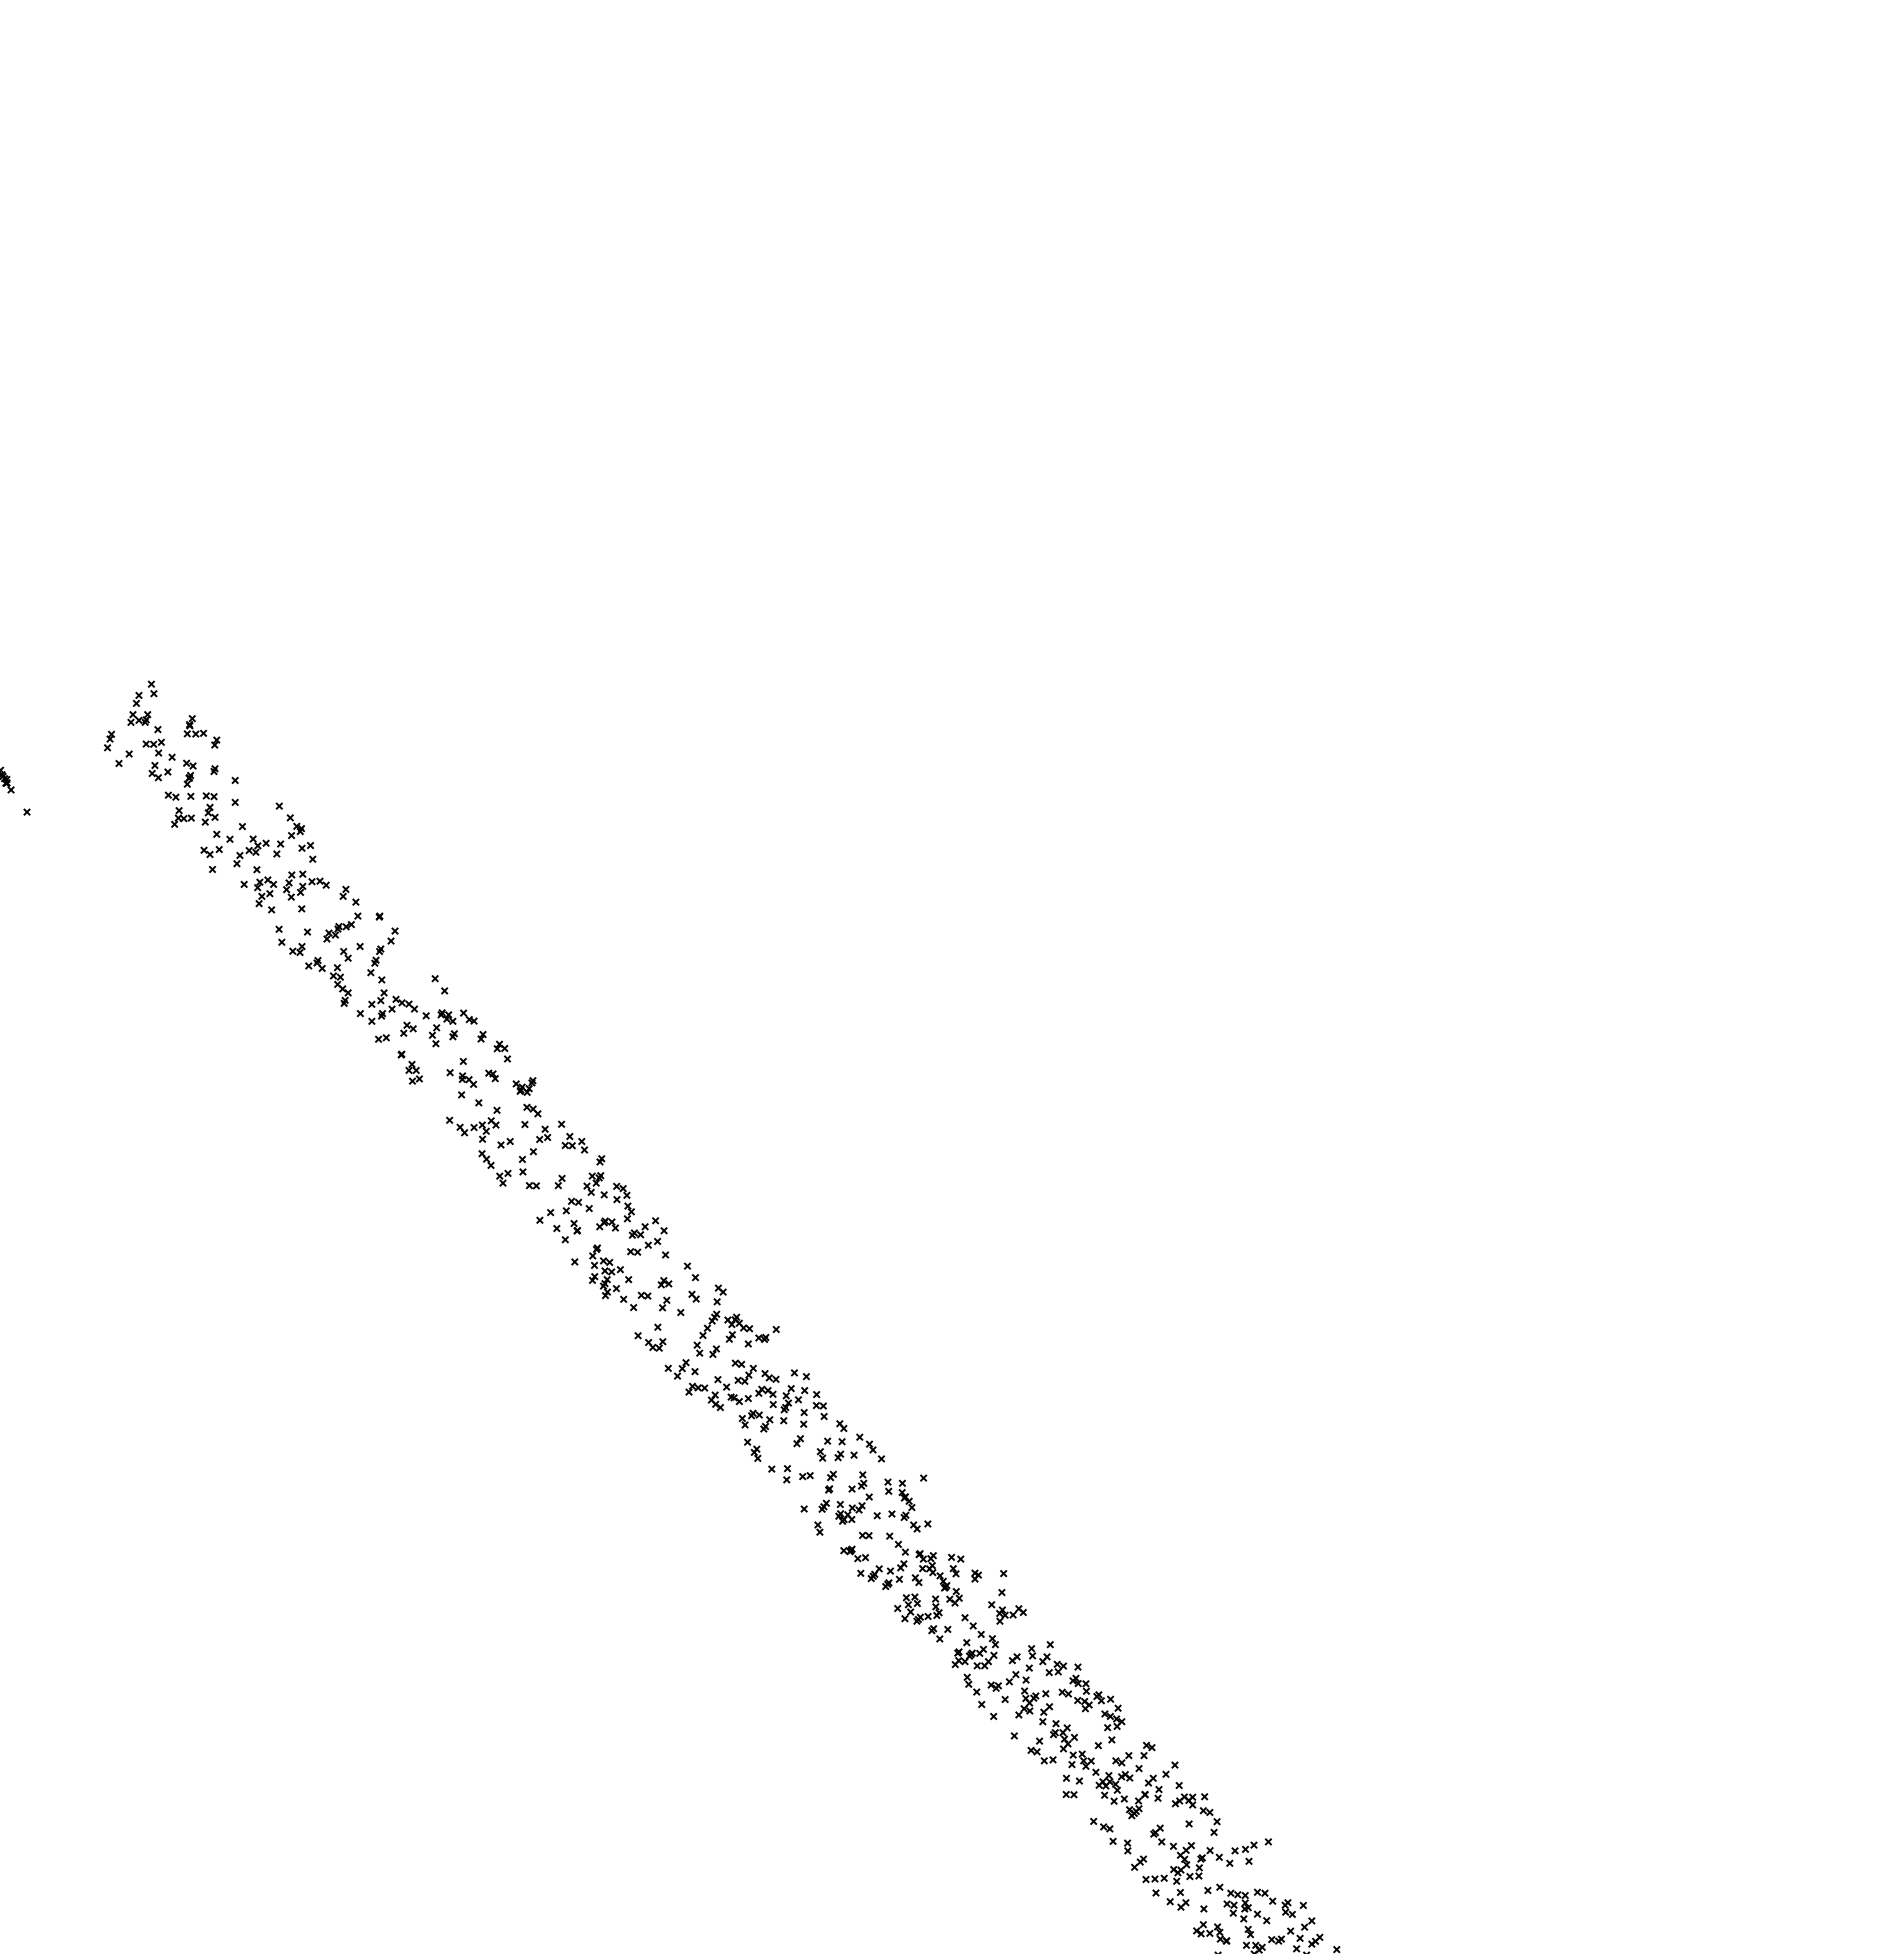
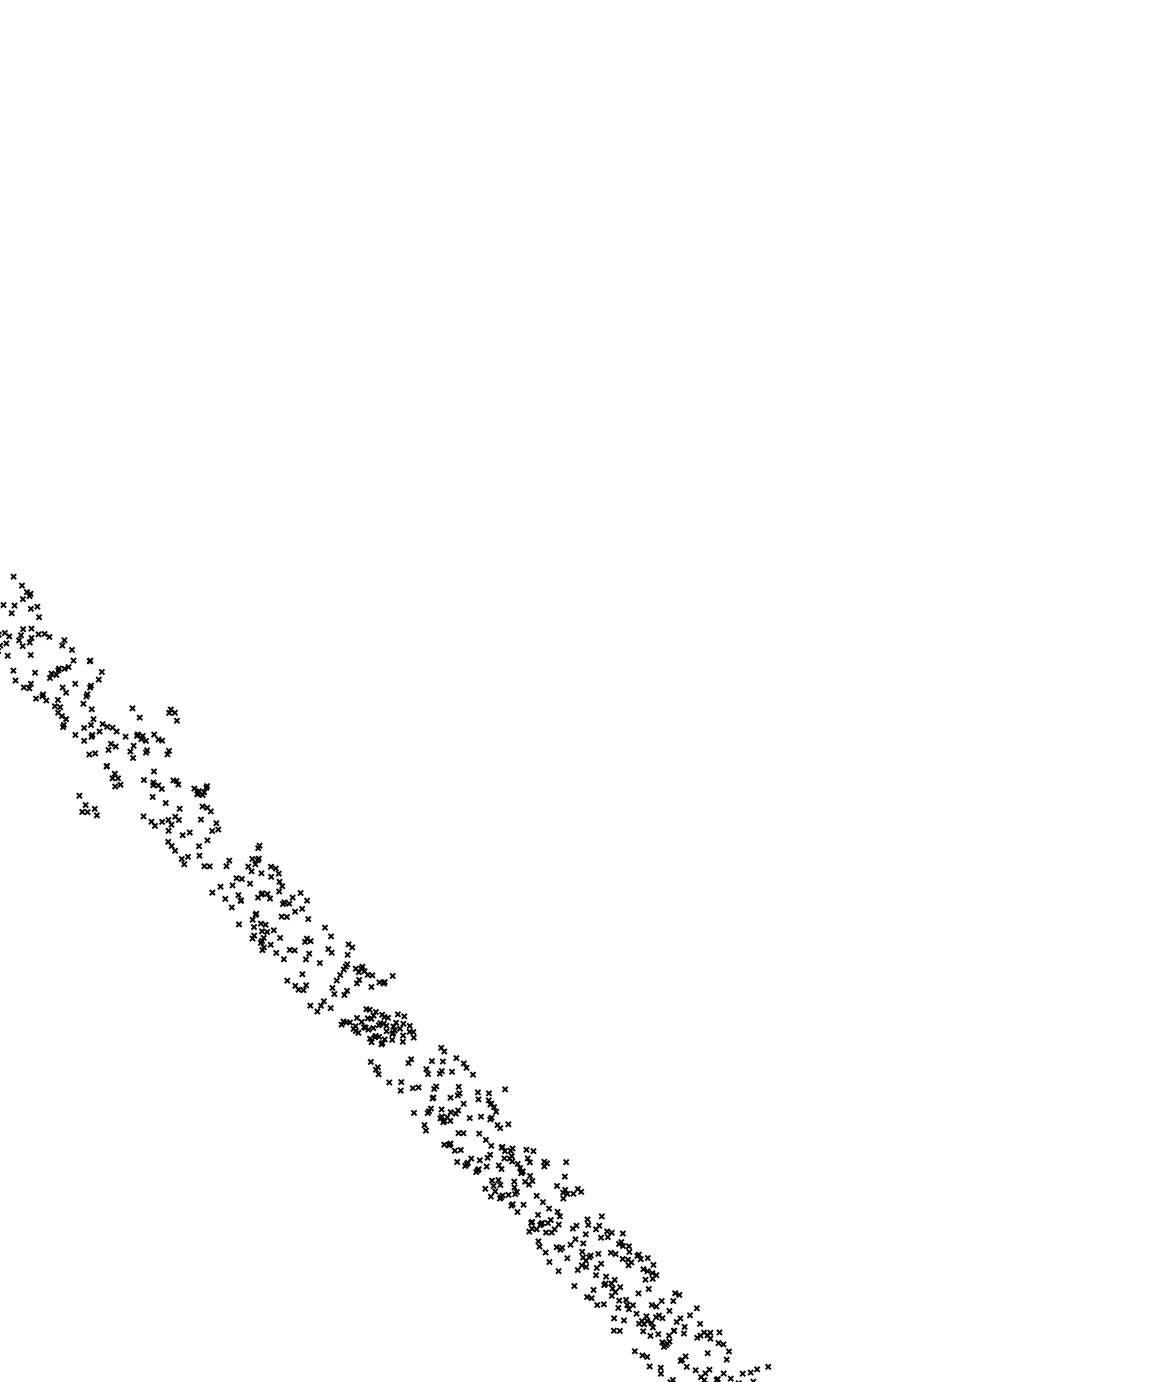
part: (501, 1051) -> (172, 715), moved
part: (573, 1136) -> (88, 805), moved
part: (756, 1395) -> (377, 1026), size x0.7

